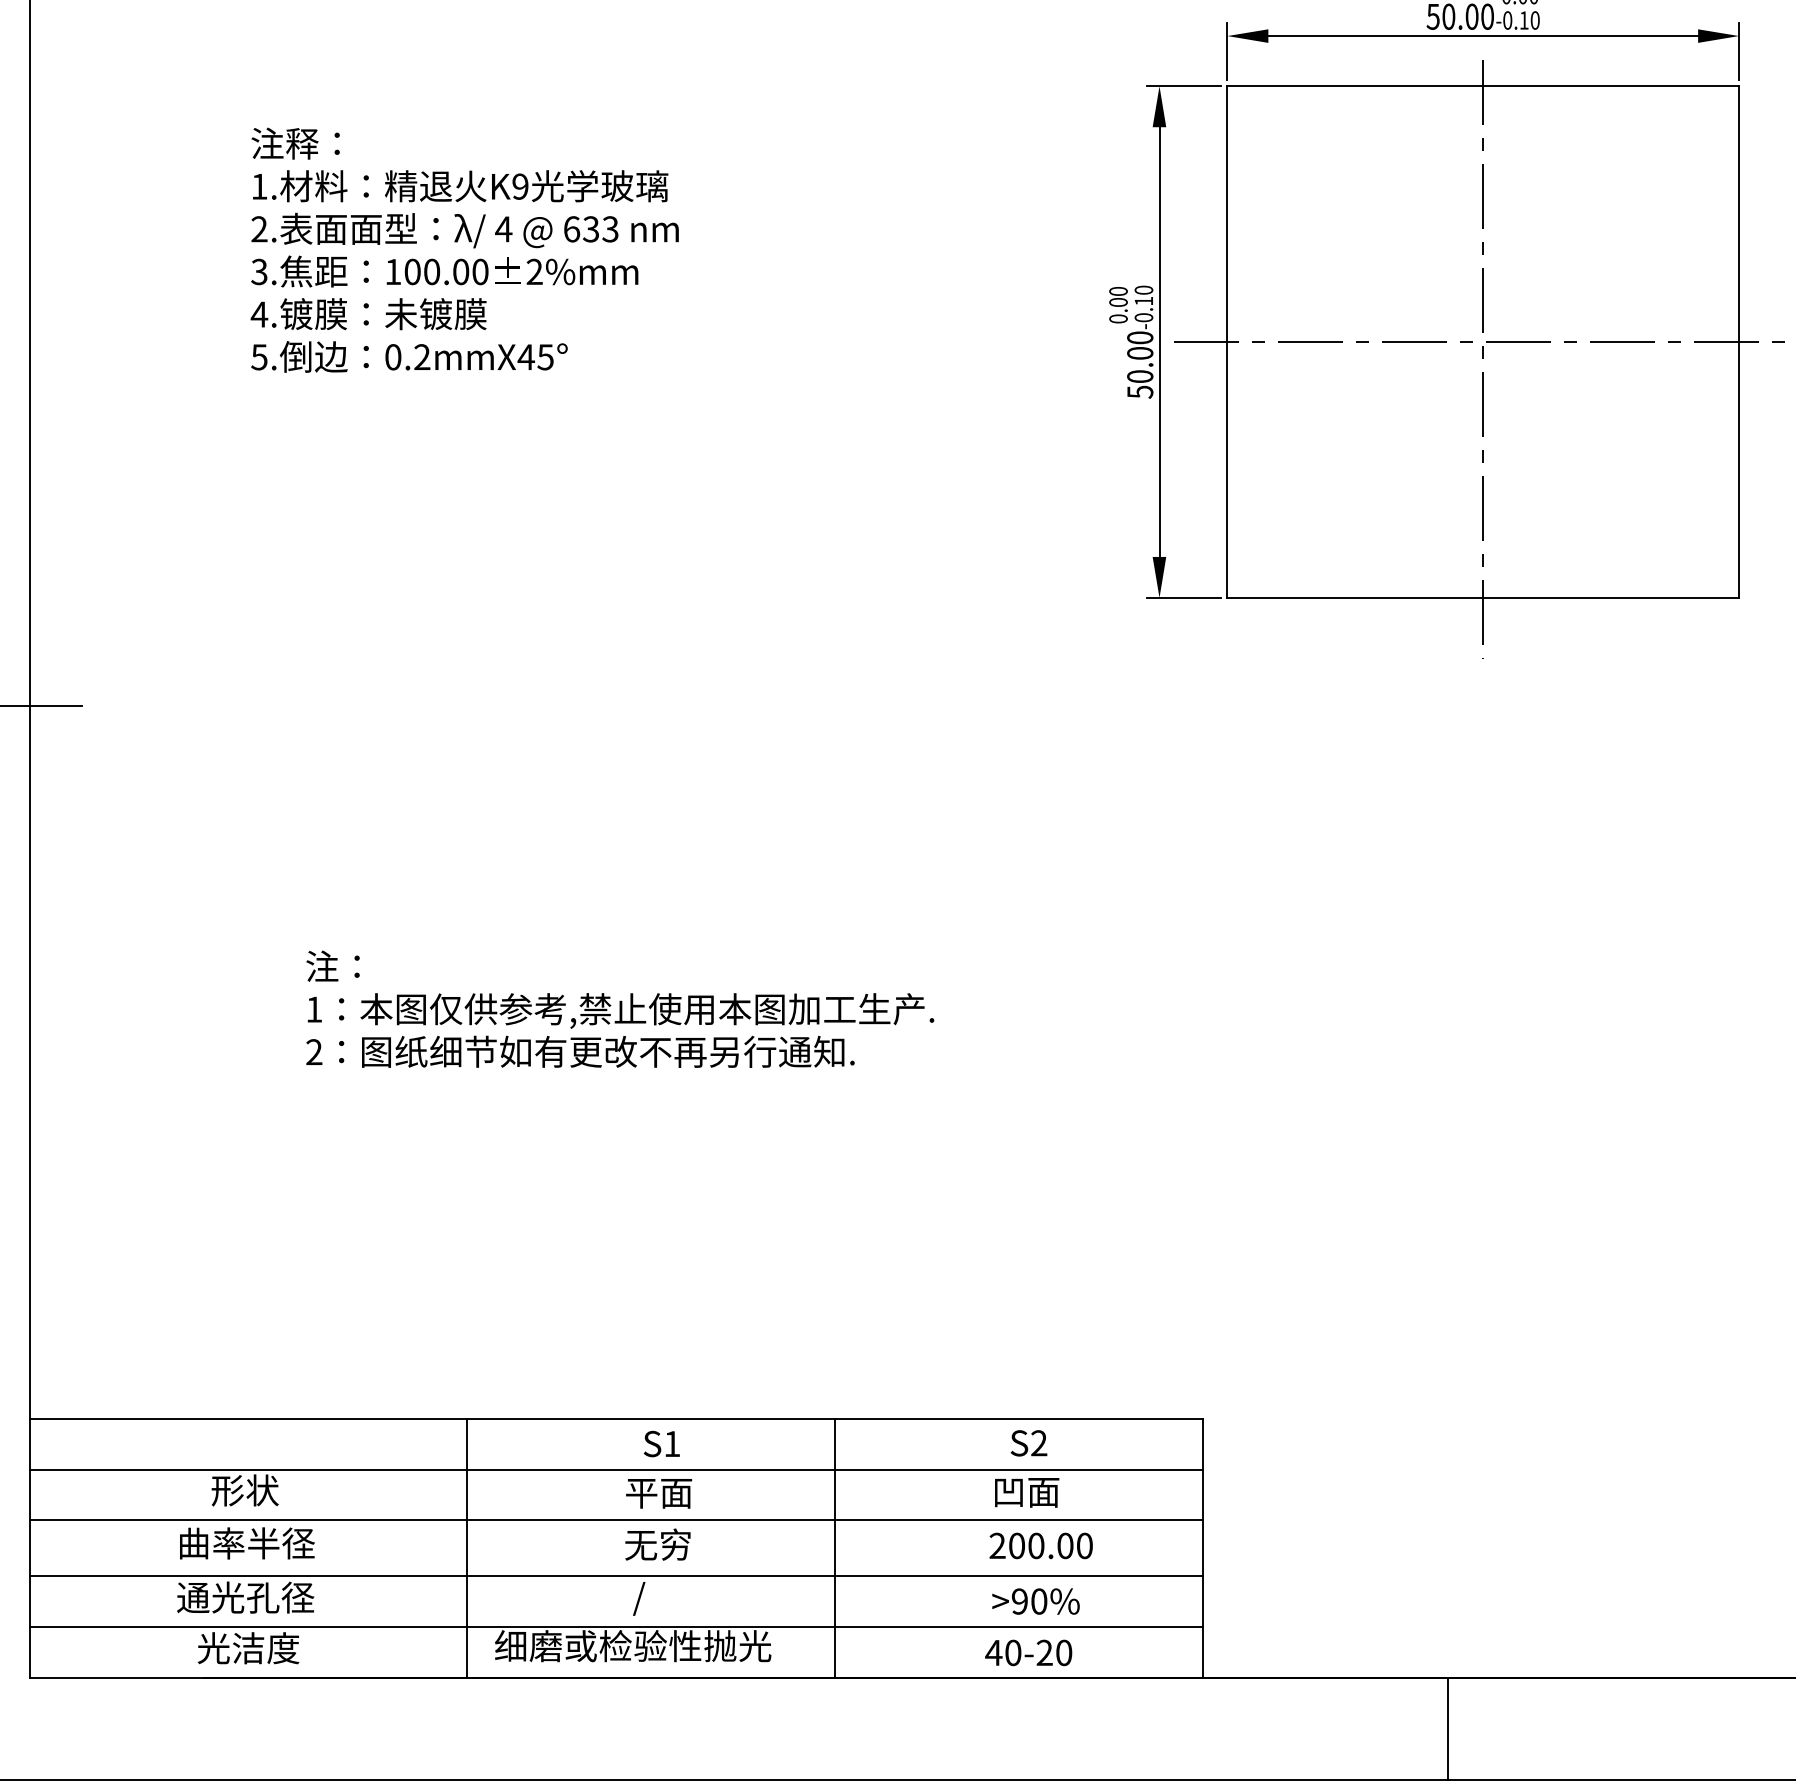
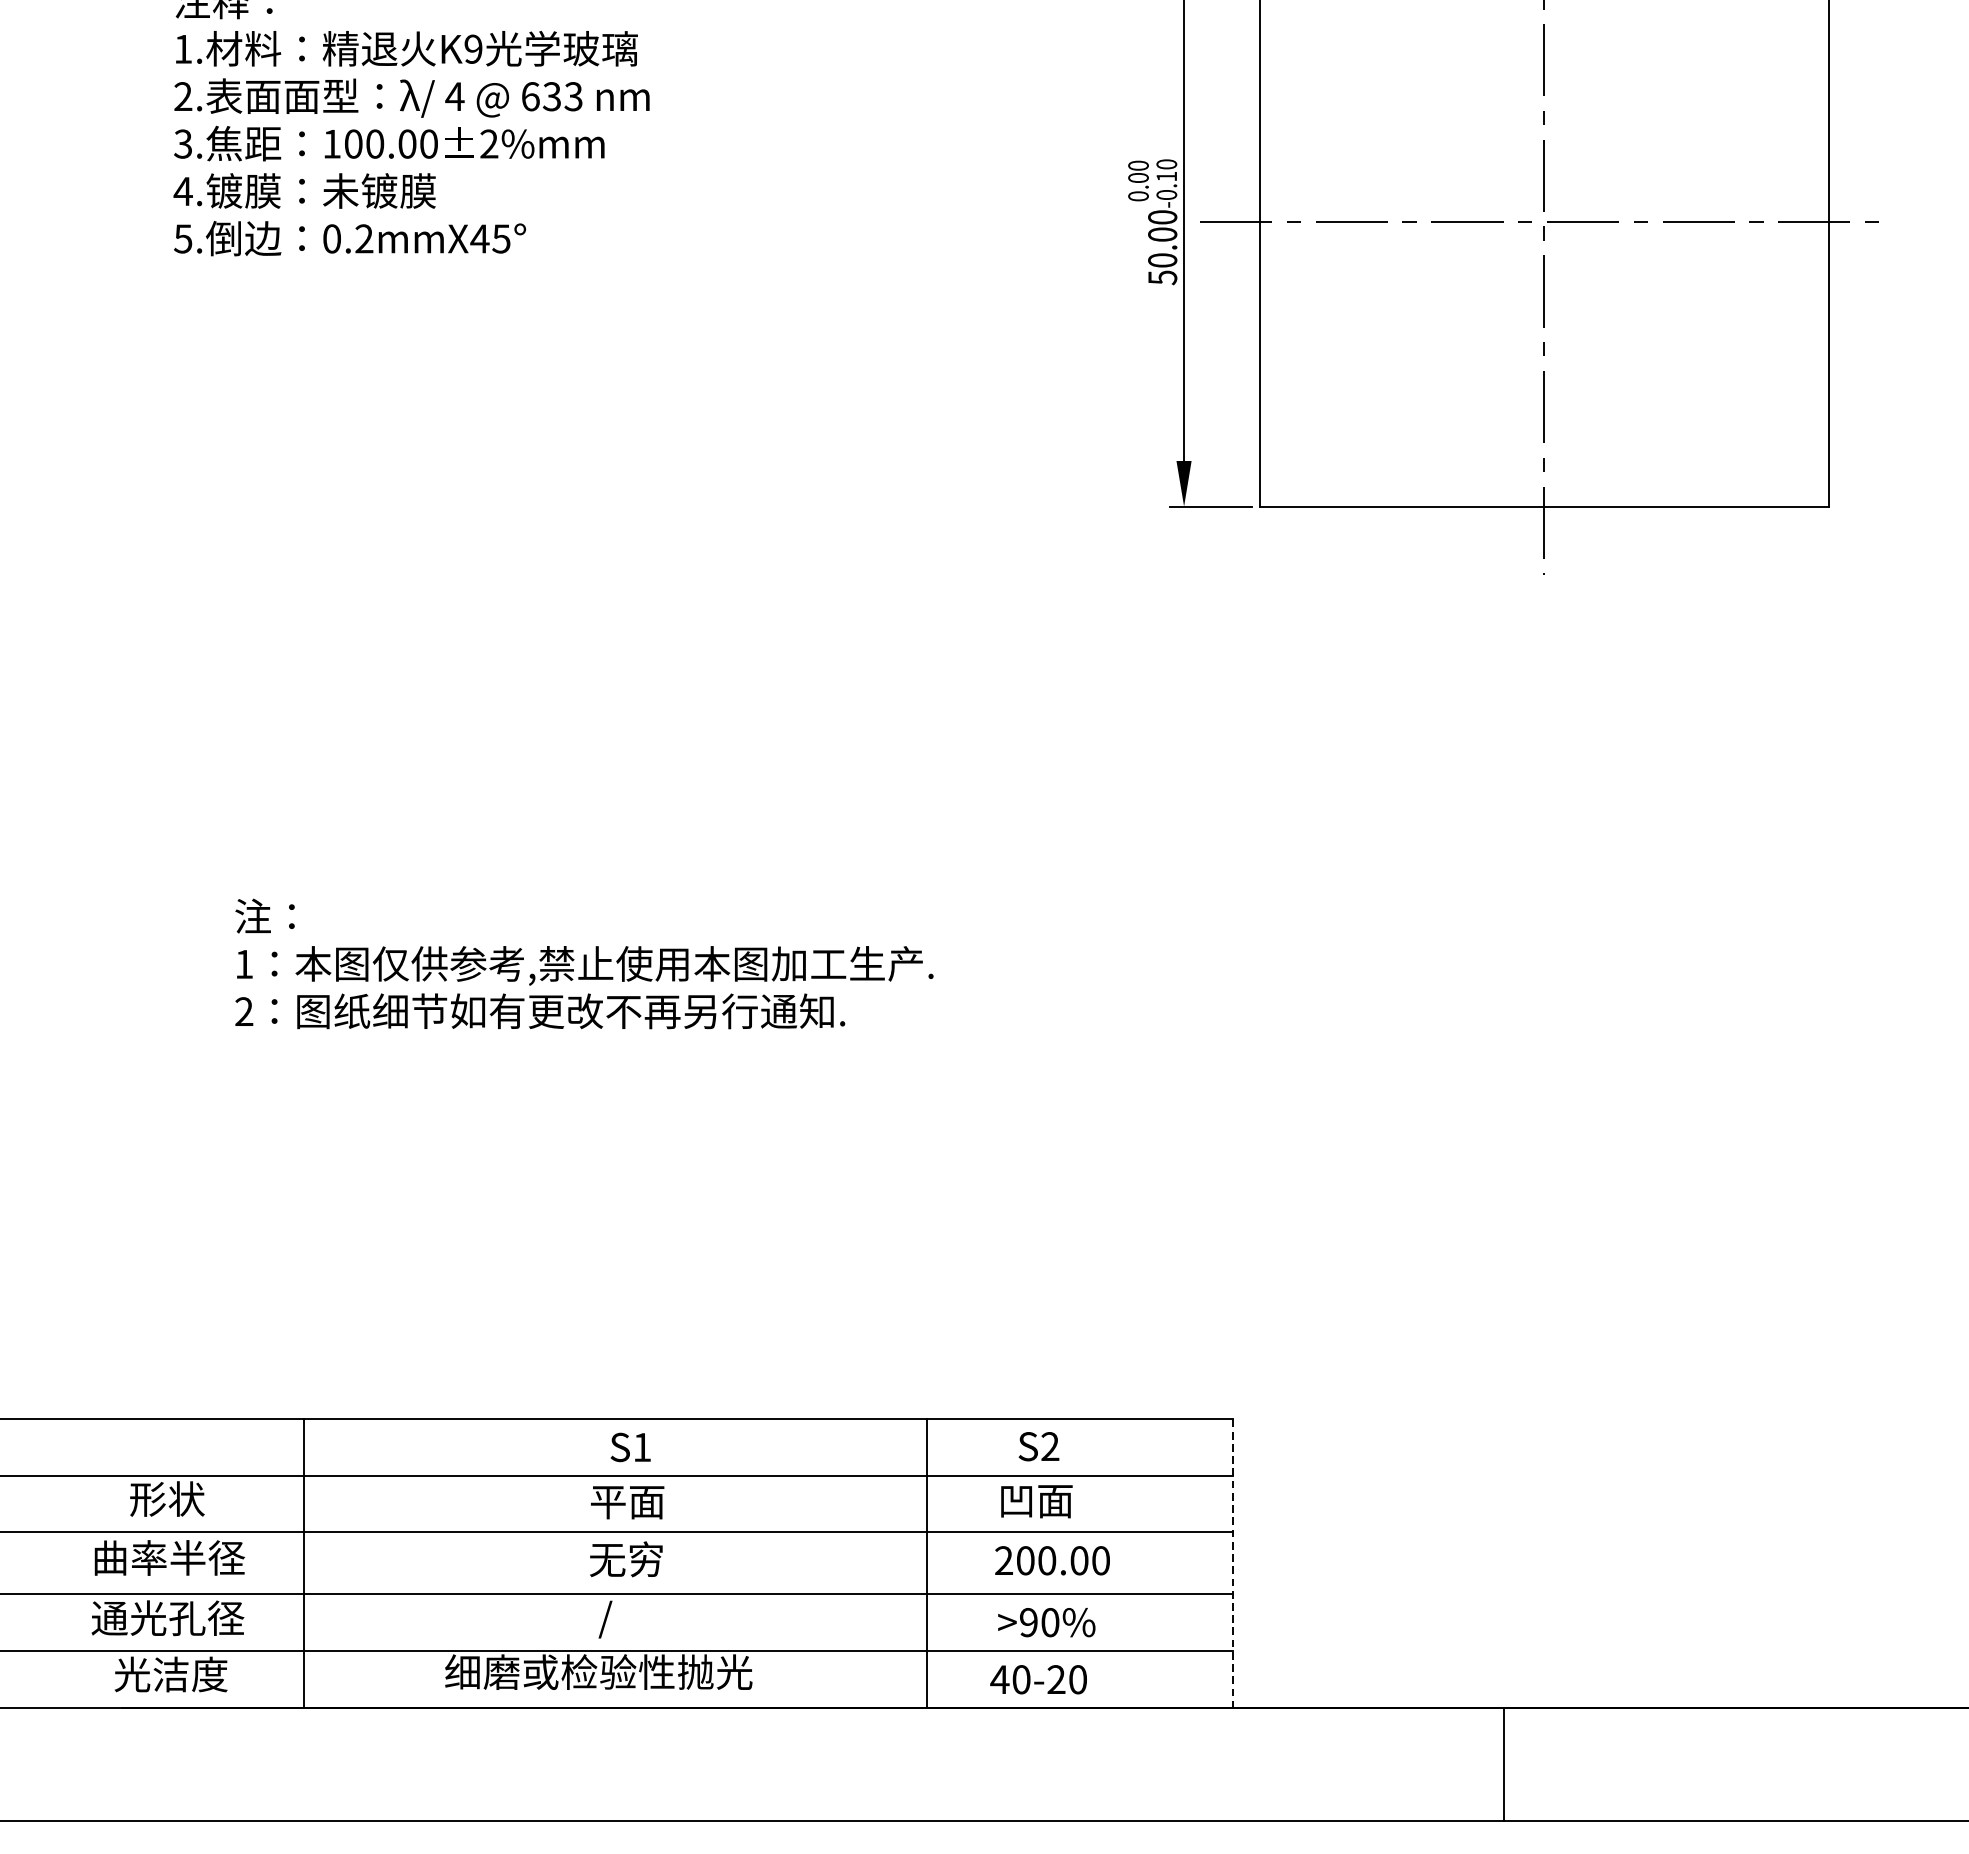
line: (466, 1548) -> (303, 1563), moved
line: (835, 1548) -> (927, 1563), moved
line: (1203, 1548) -> (1233, 1563), solid -> dashed

